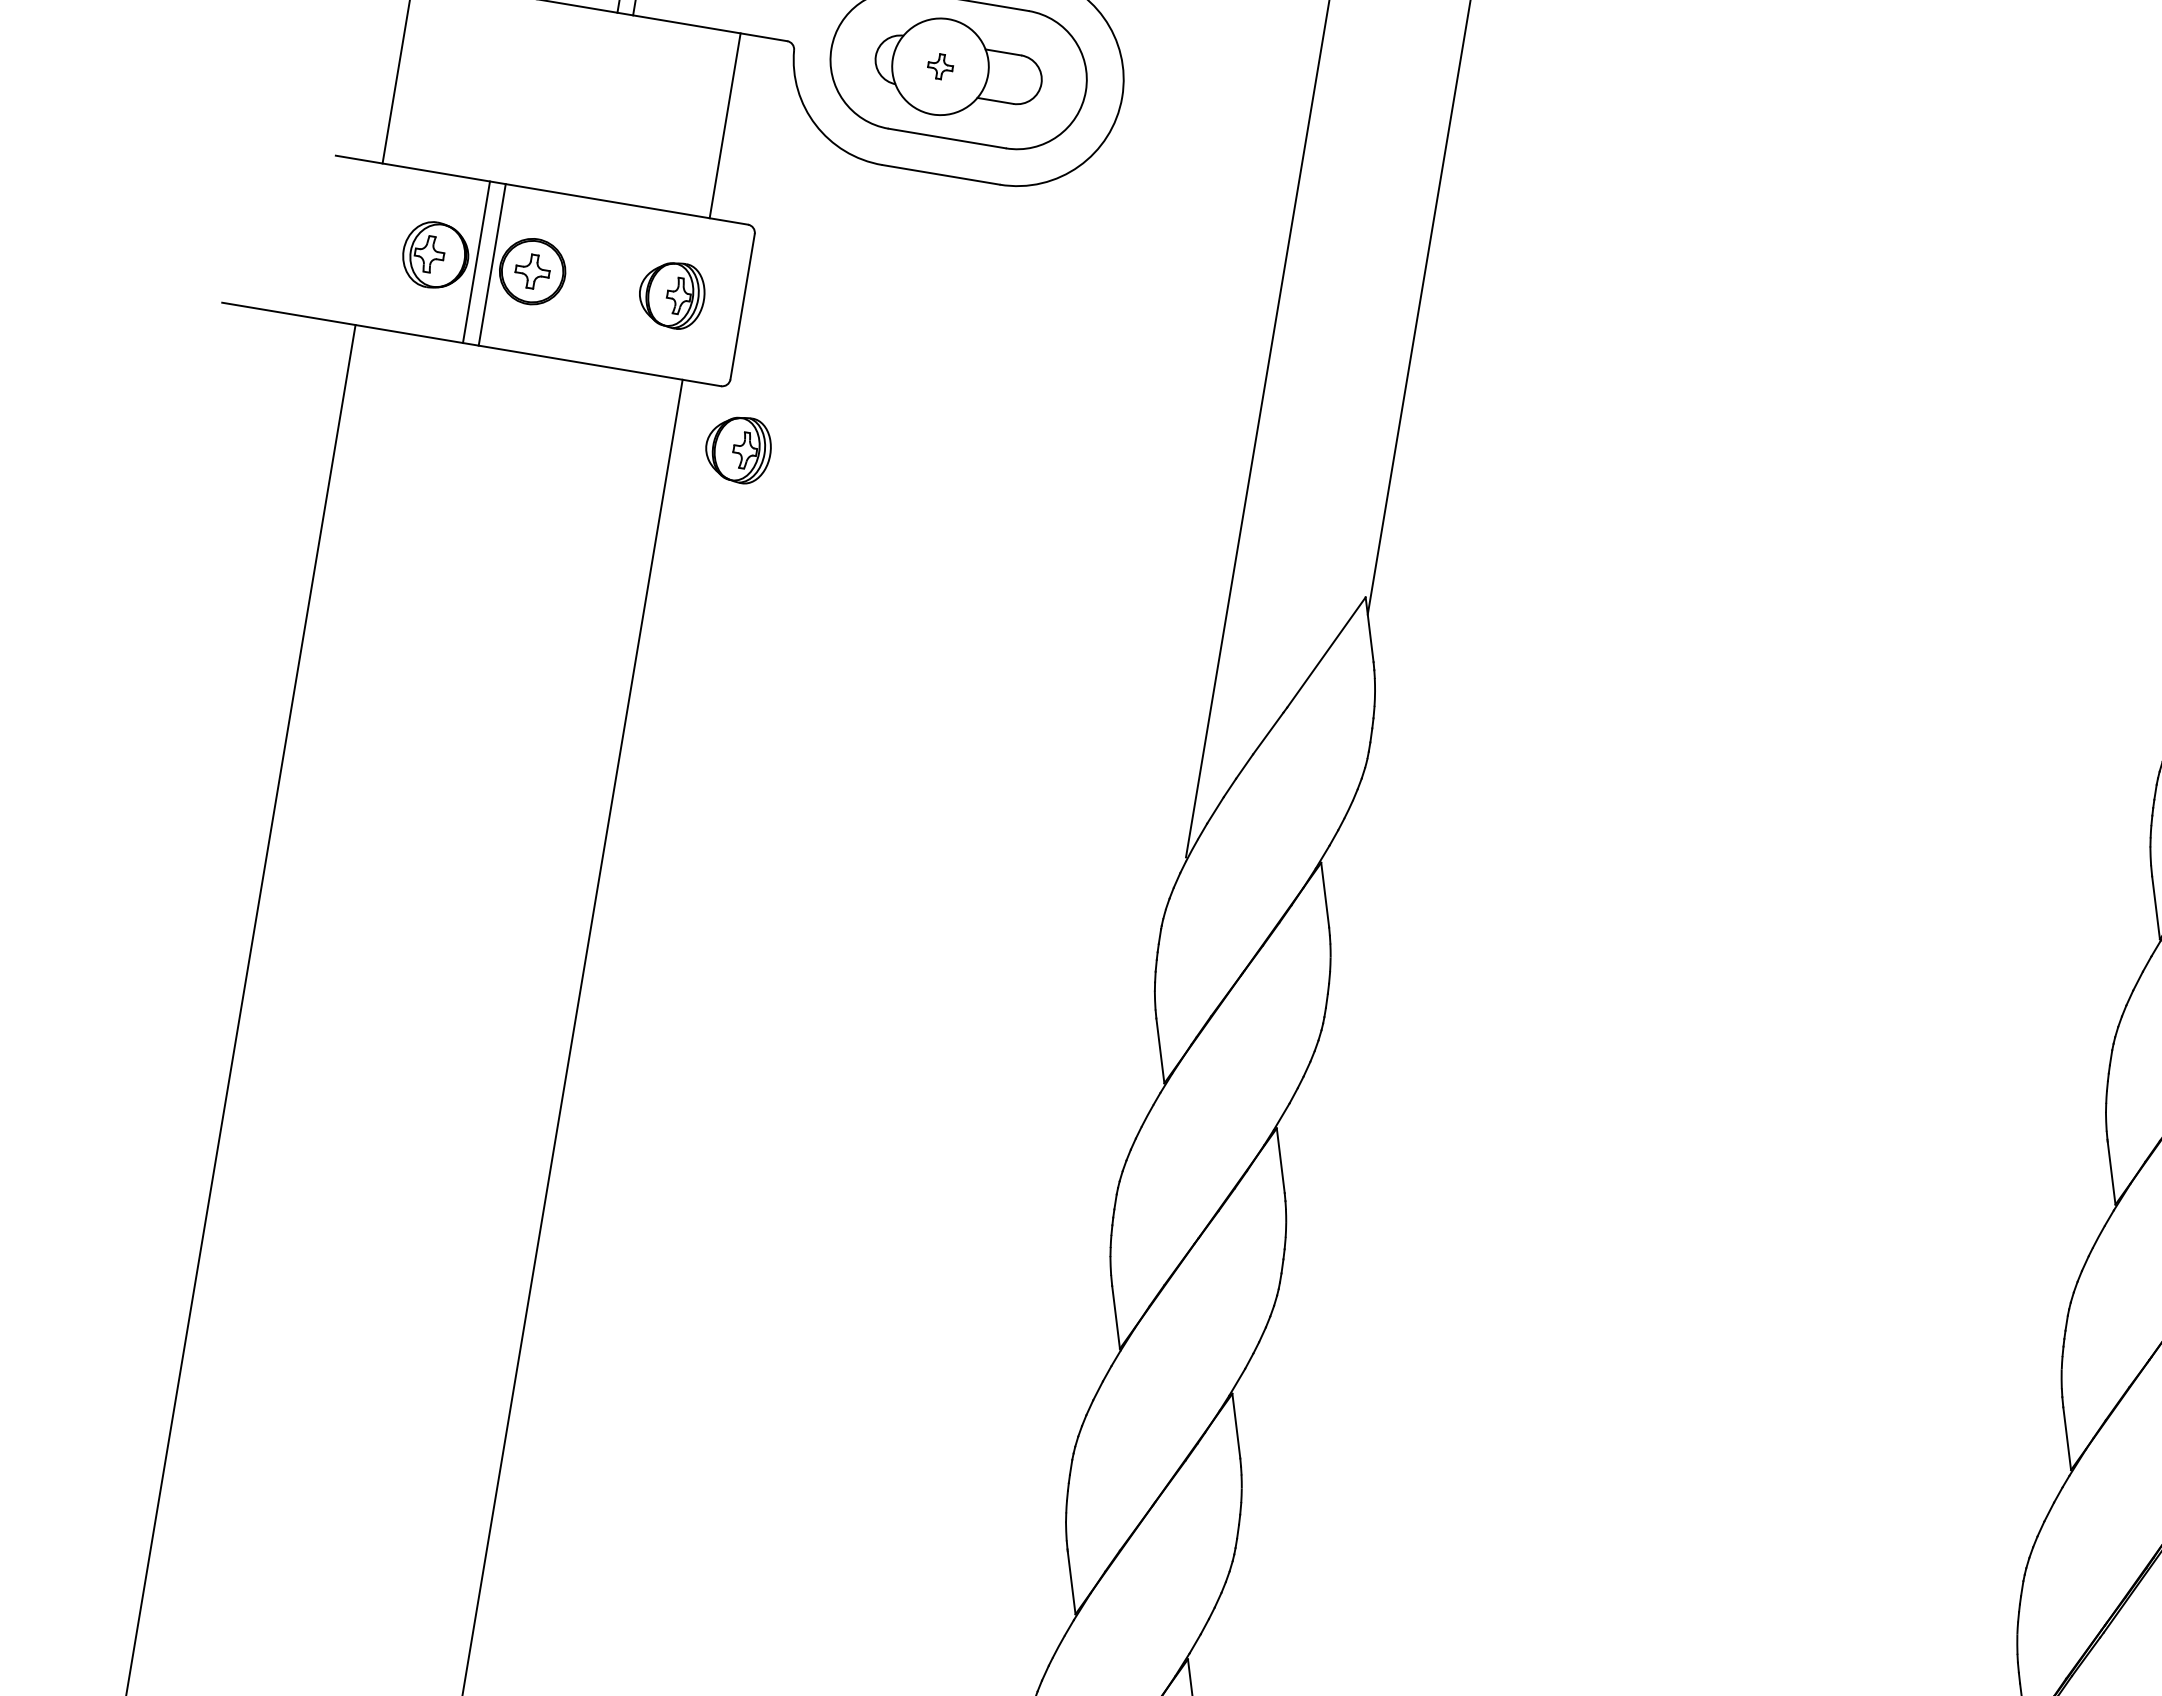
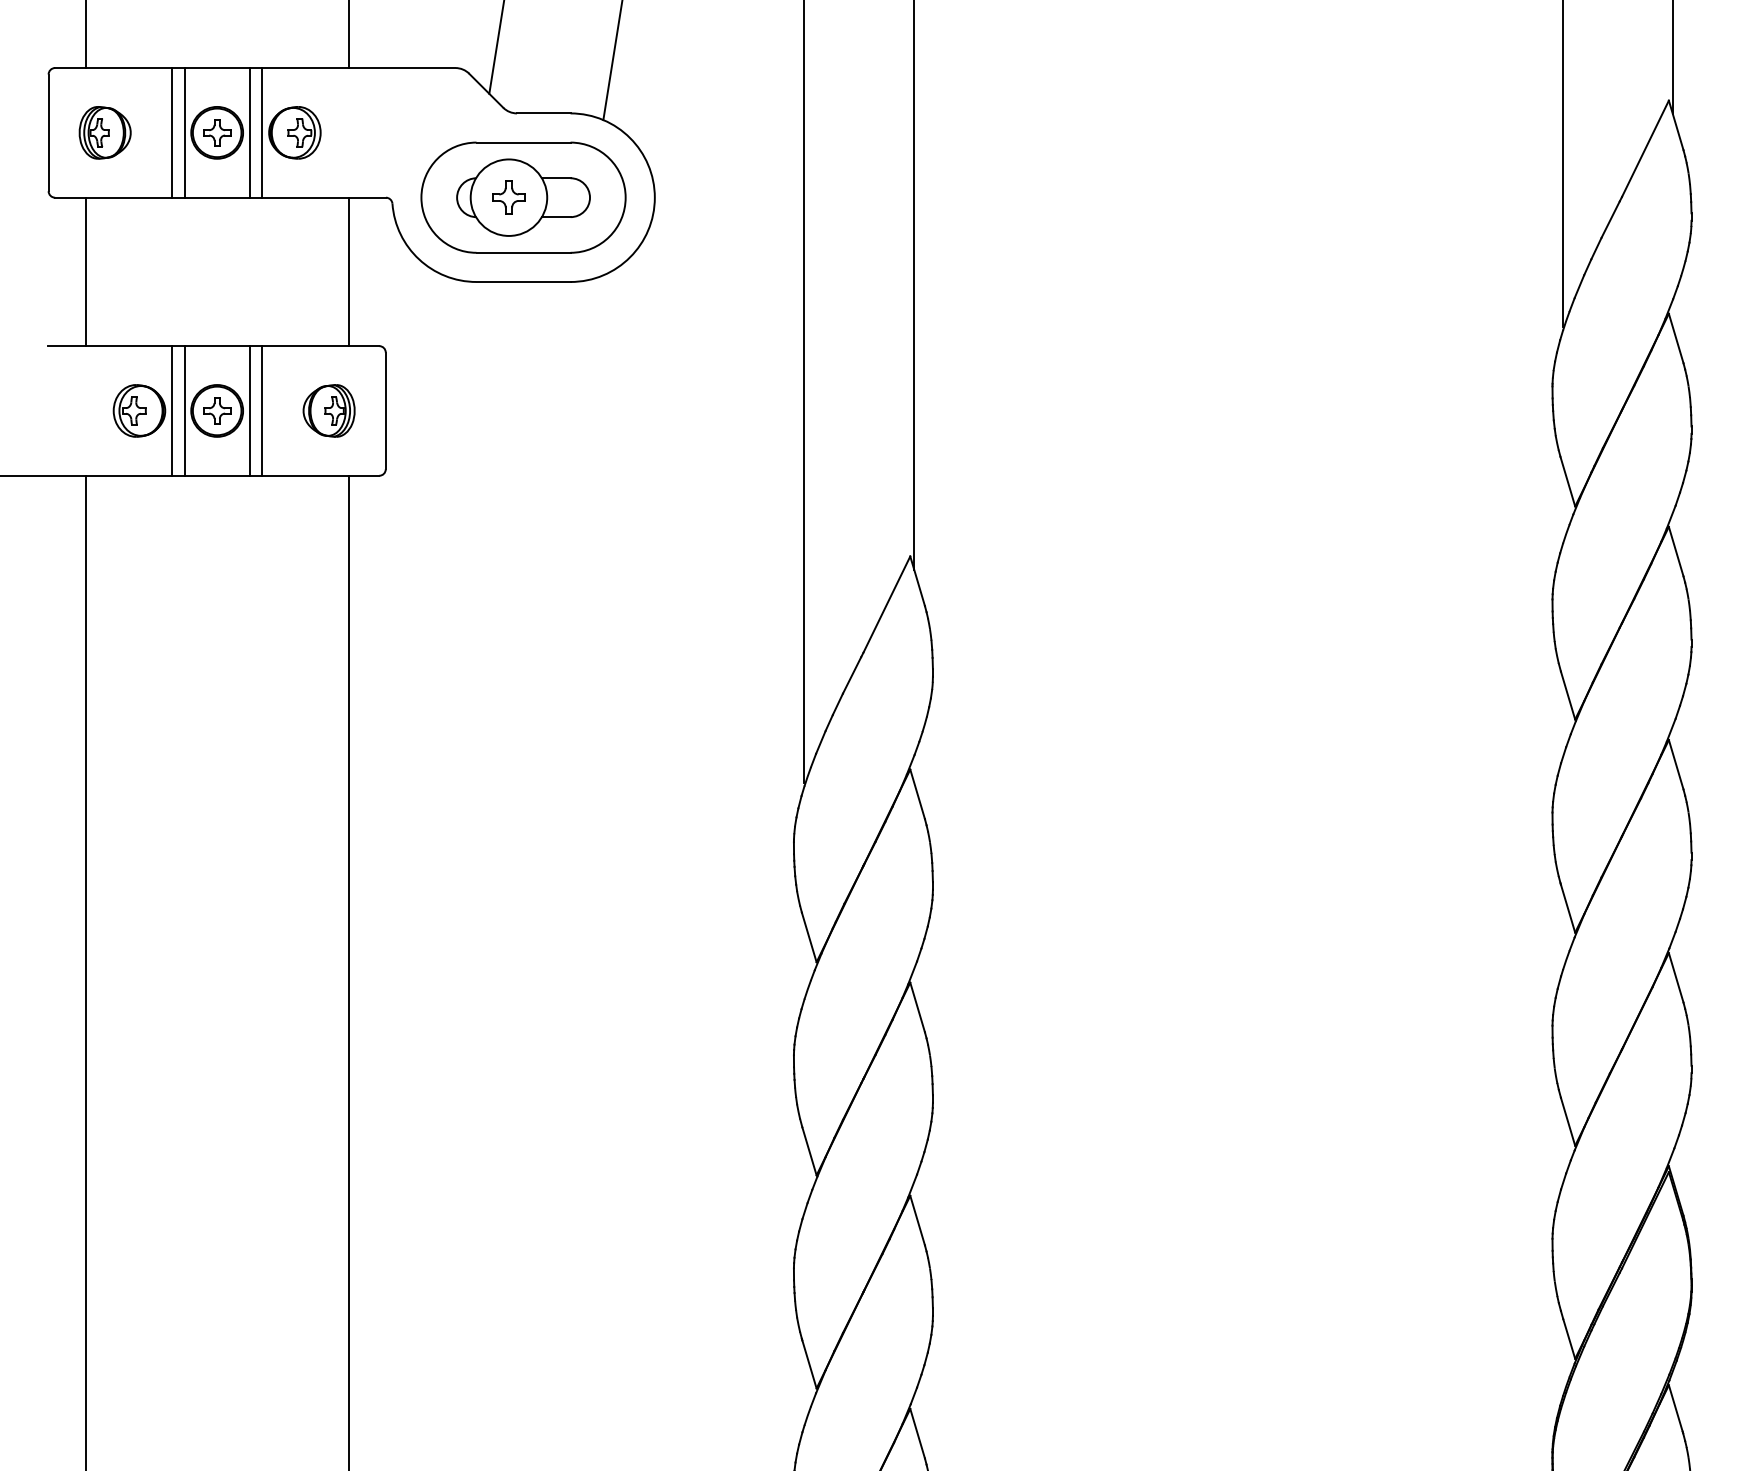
part: (939, 66) -> (508, 197), size x1.67
line: (572, 277) -> (249, 410), added
line: (589, 280) -> (262, 410), added
part: (737, 448) -> (400, 522), removed

